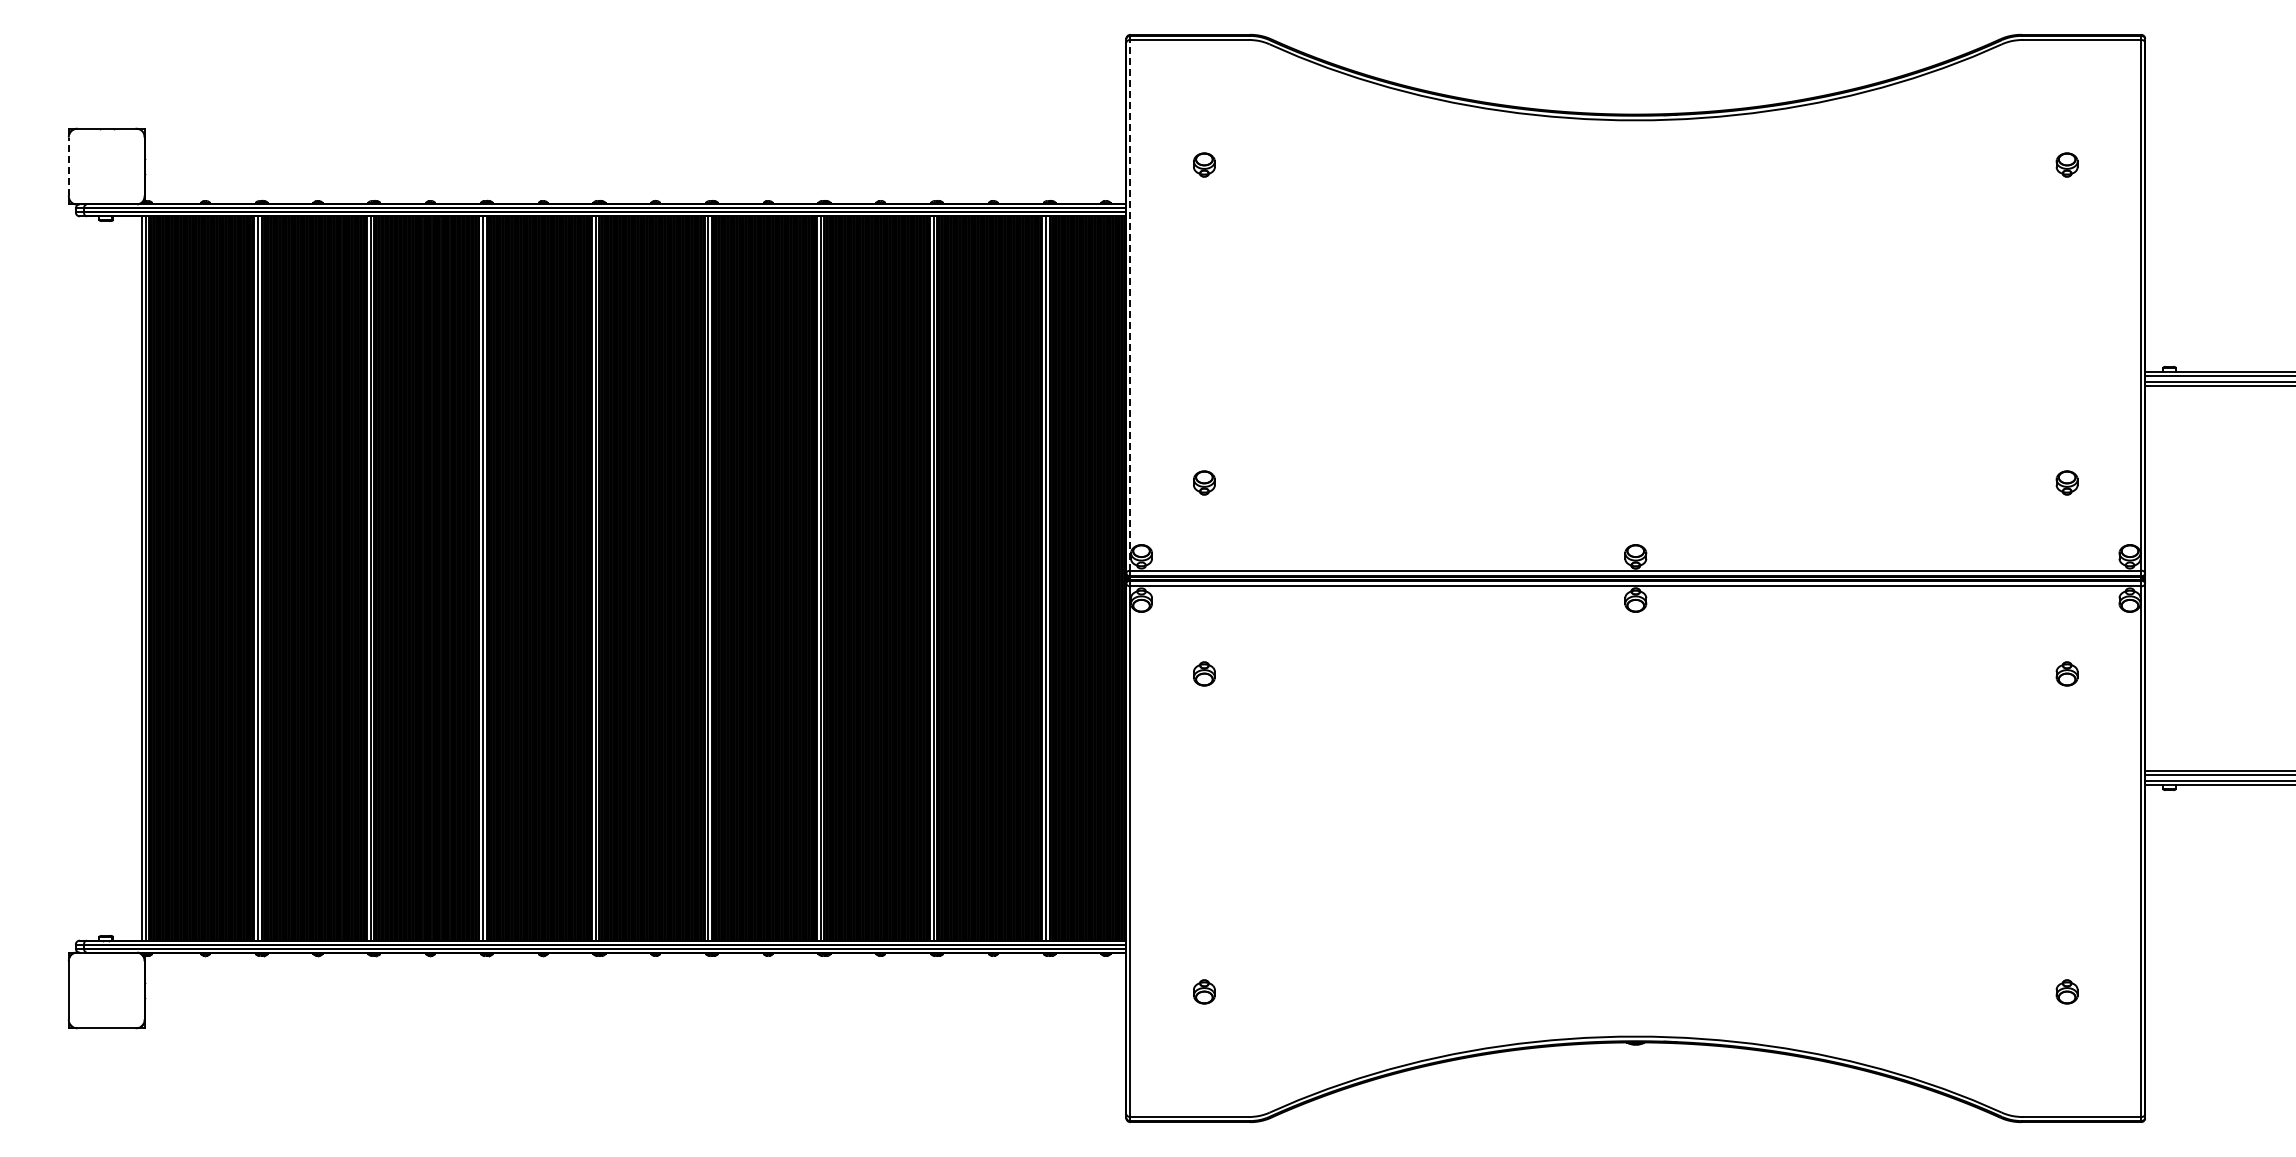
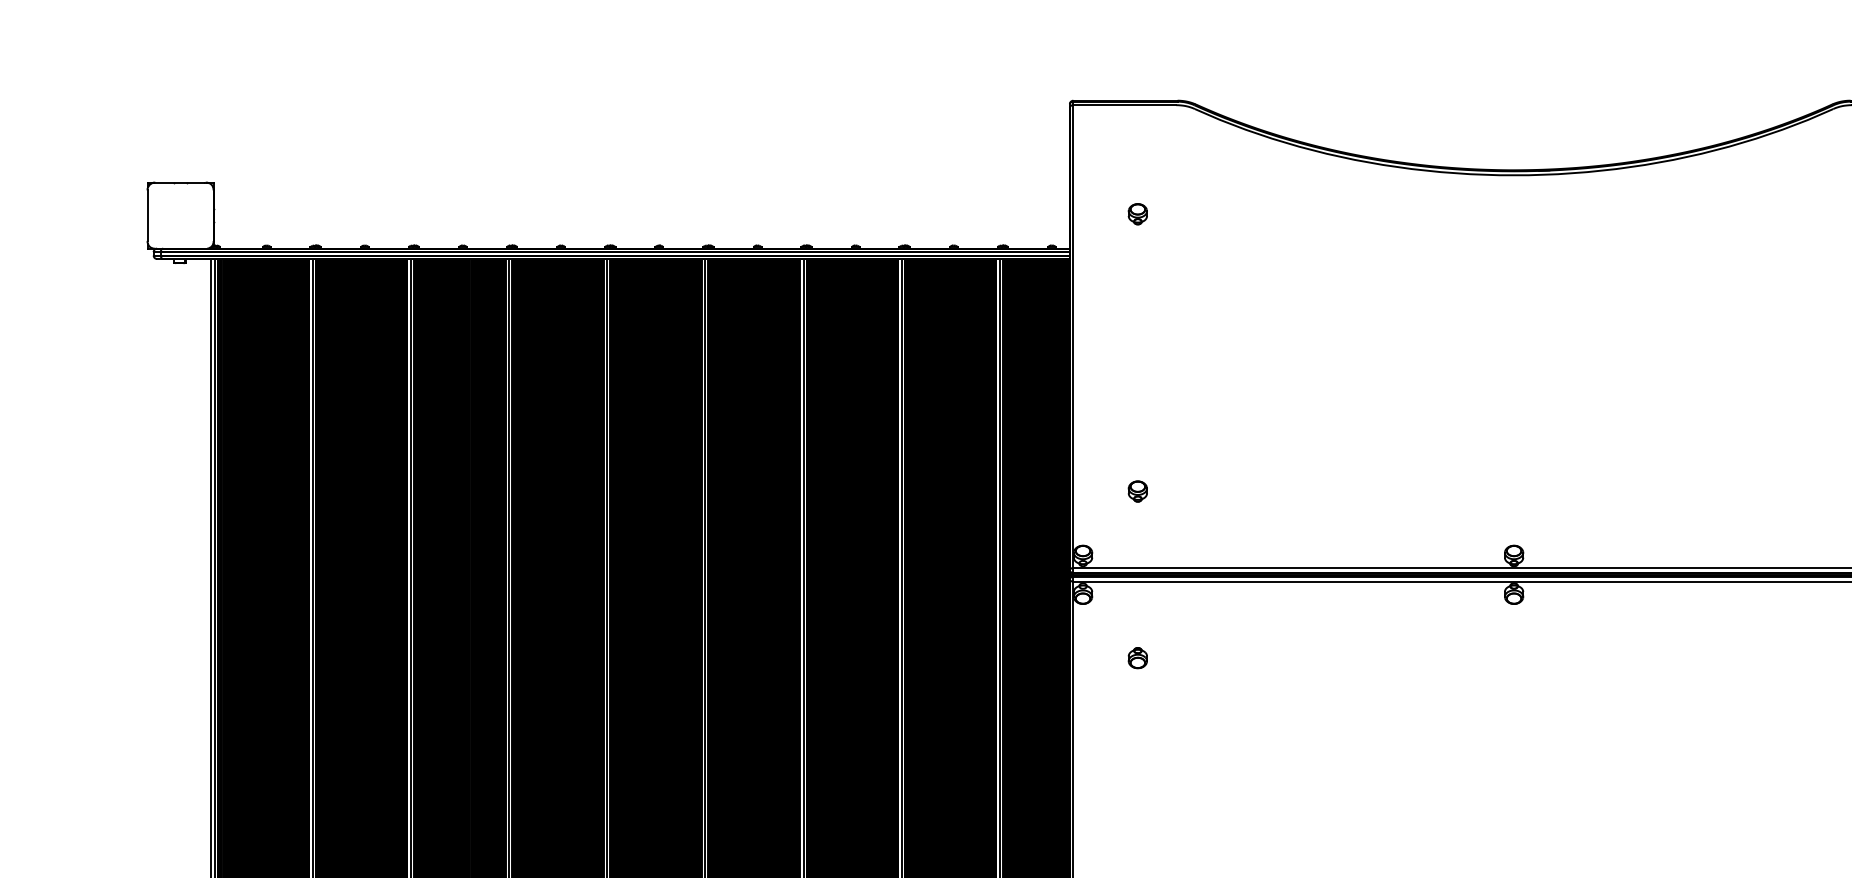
line: (68, 166) -> (147, 215), dashed -> solid
line: (1130, 303) -> (1073, 335), dashed -> solid

